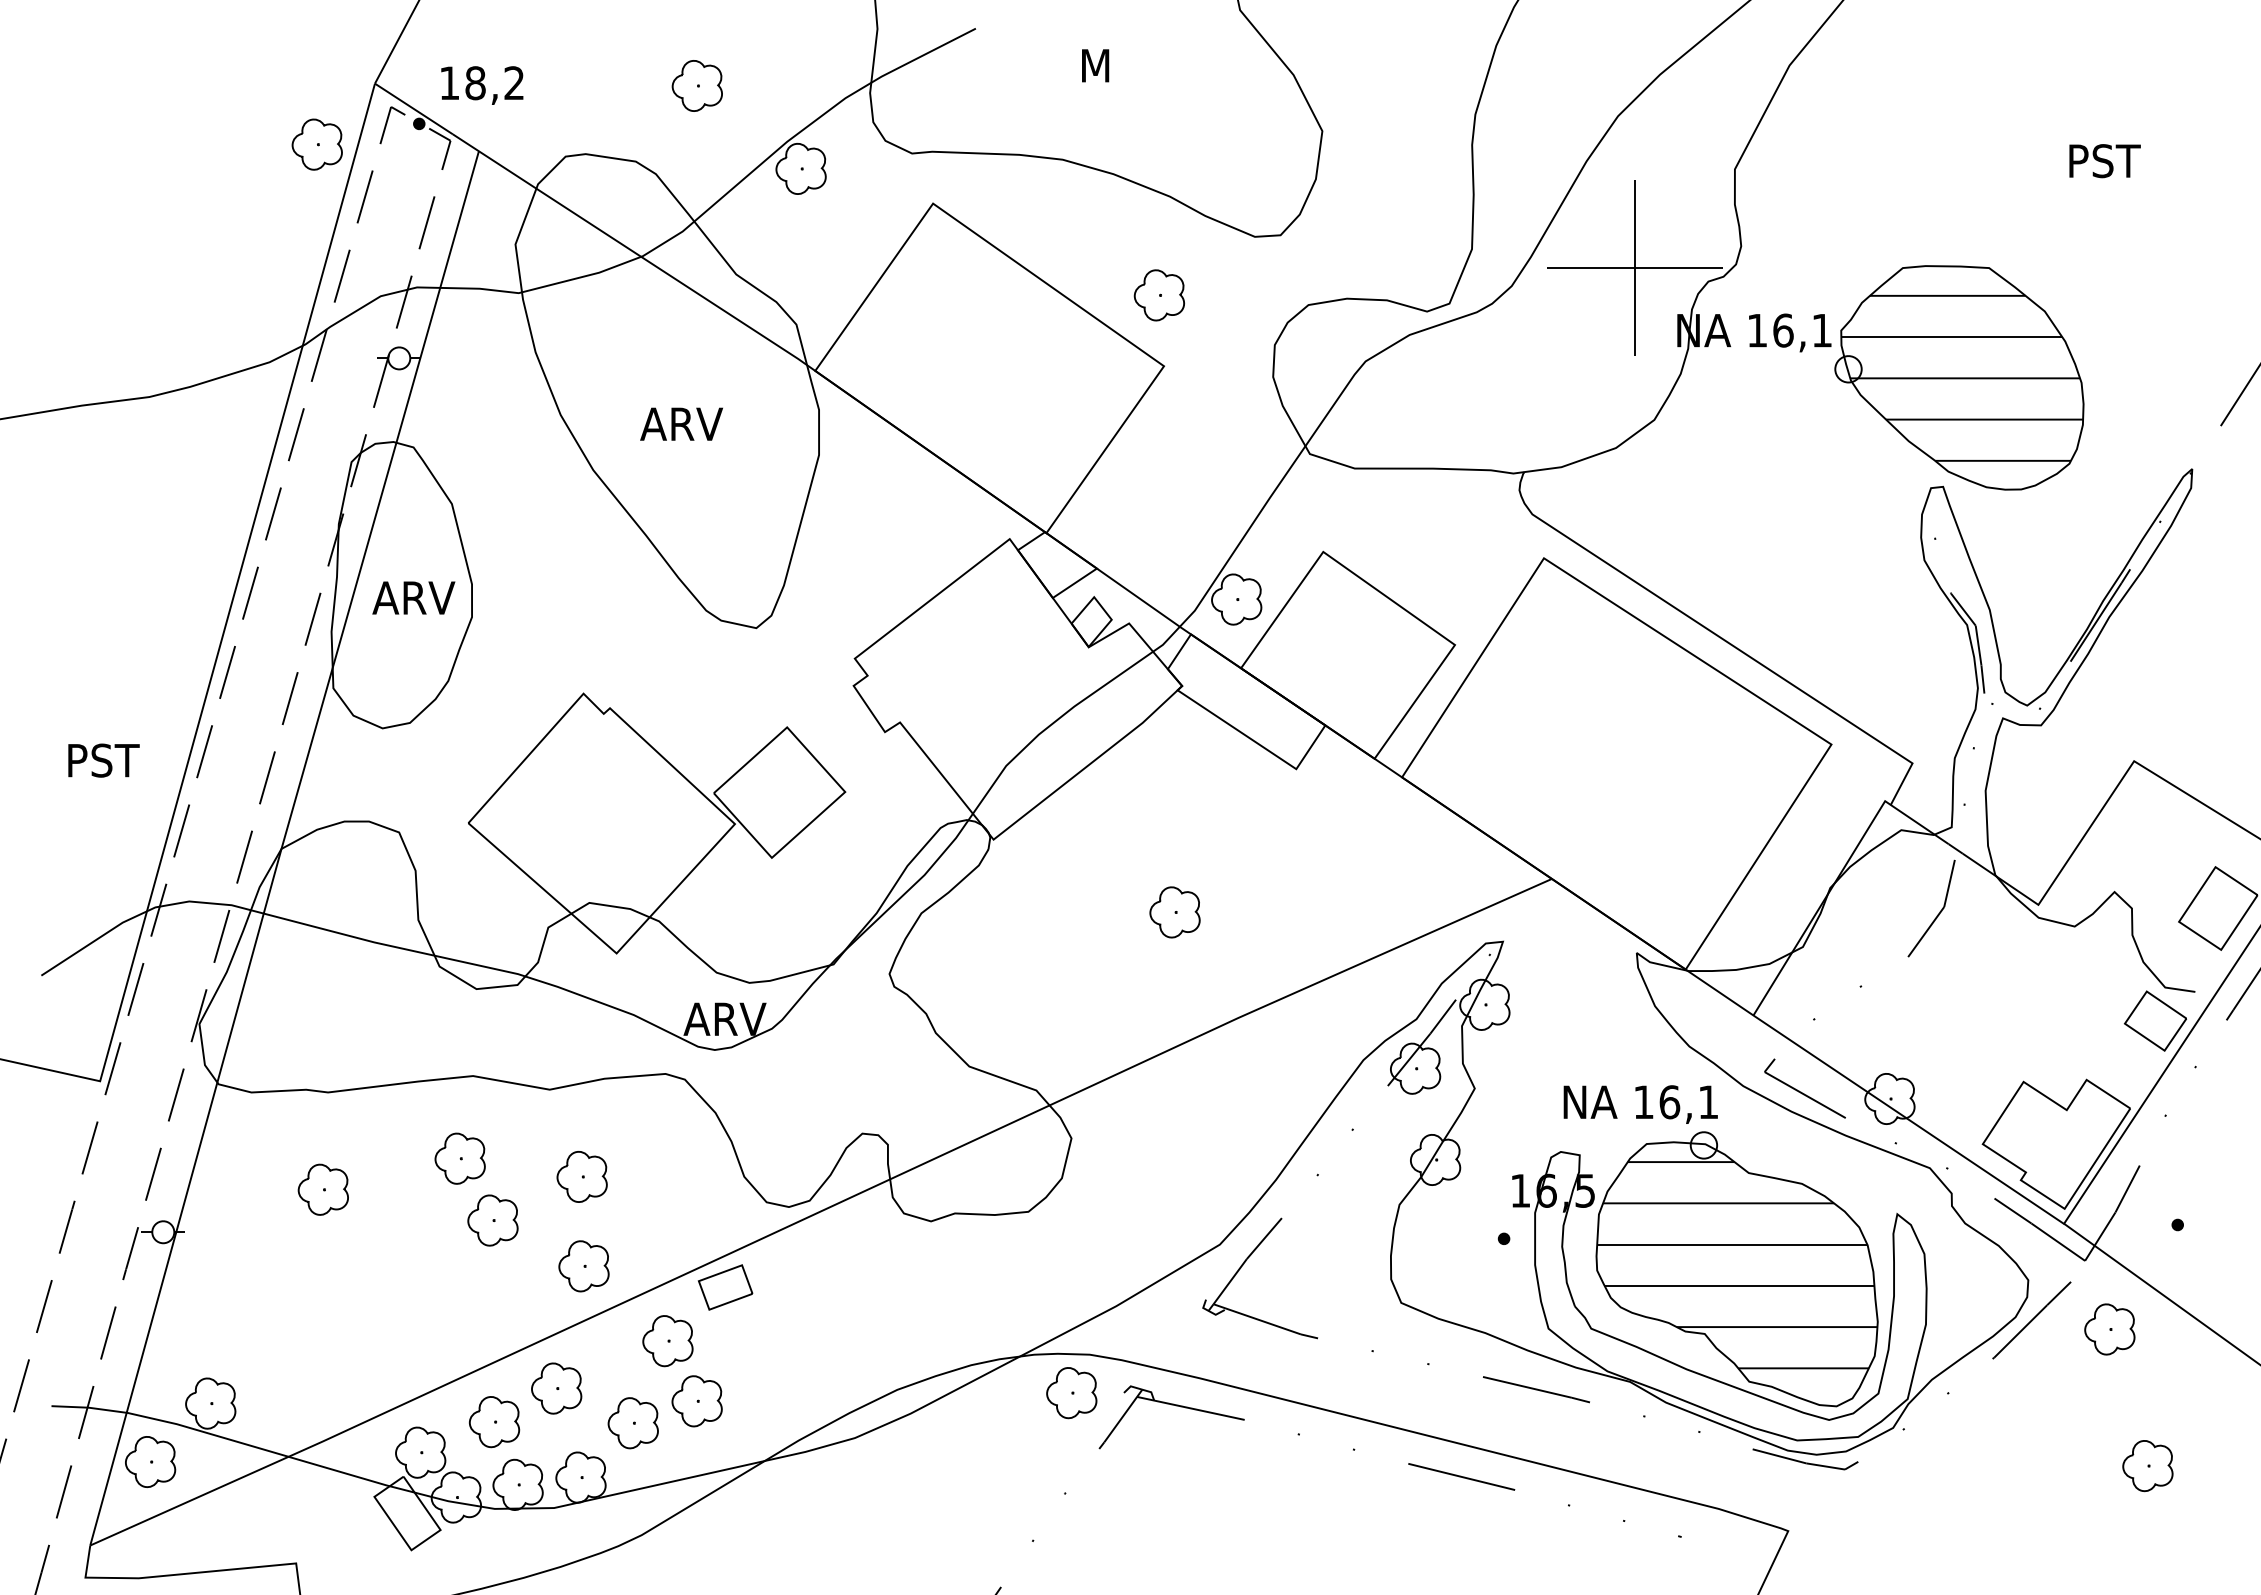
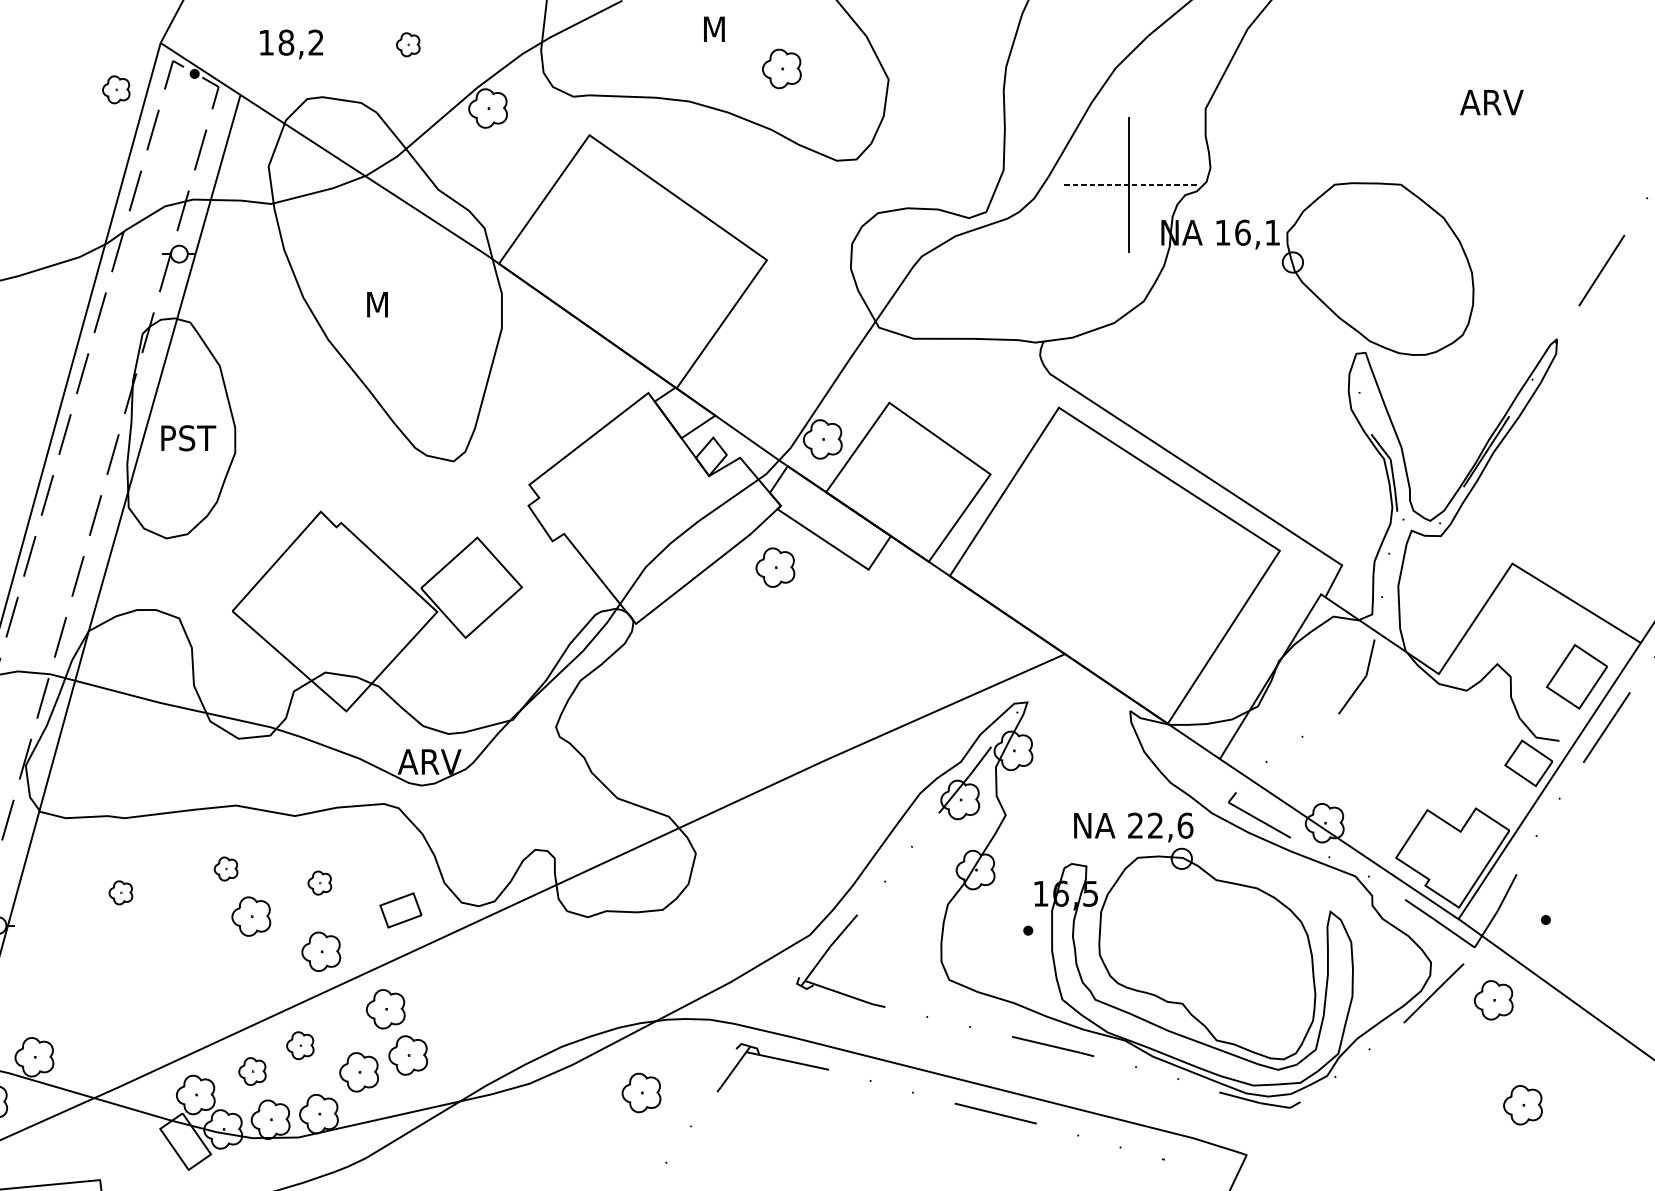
text: (482, 85) -> (291, 44), moved
part: (696, 85) -> (407, 44), size x0.6
part: (316, 144) -> (115, 89), size x0.7
text: (2107, 161) -> (1491, 102), PST -> ARV
line: (1634, 268) -> (1128, 185), solid -> dashed
part: (1158, 295) -> (781, 69), moved
hatch: (1962, 377) -> (1380, 268), removed
text: (681, 423) -> (396, 304), ARV -> M
text: (413, 598) -> (190, 438), ARV -> PST
part: (1174, 912) -> (775, 567), moved
text: (1676, 1102) -> (1160, 825), 16,1 -> 22,6
part: (459, 1158) -> (225, 868), size x0.6
part: (581, 1176) -> (319, 882), size x0.6
part: (322, 1189) -> (120, 892), size x0.6
hatch: (1737, 1265) -> (1207, 951), removed
part: (725, 1287) -> (400, 910), moved
part: (556, 1388) -> (300, 1045), size x0.7
part: (1071, 1393) -> (641, 1093), moved
part: (494, 1422) -> (252, 1071), size x0.7

